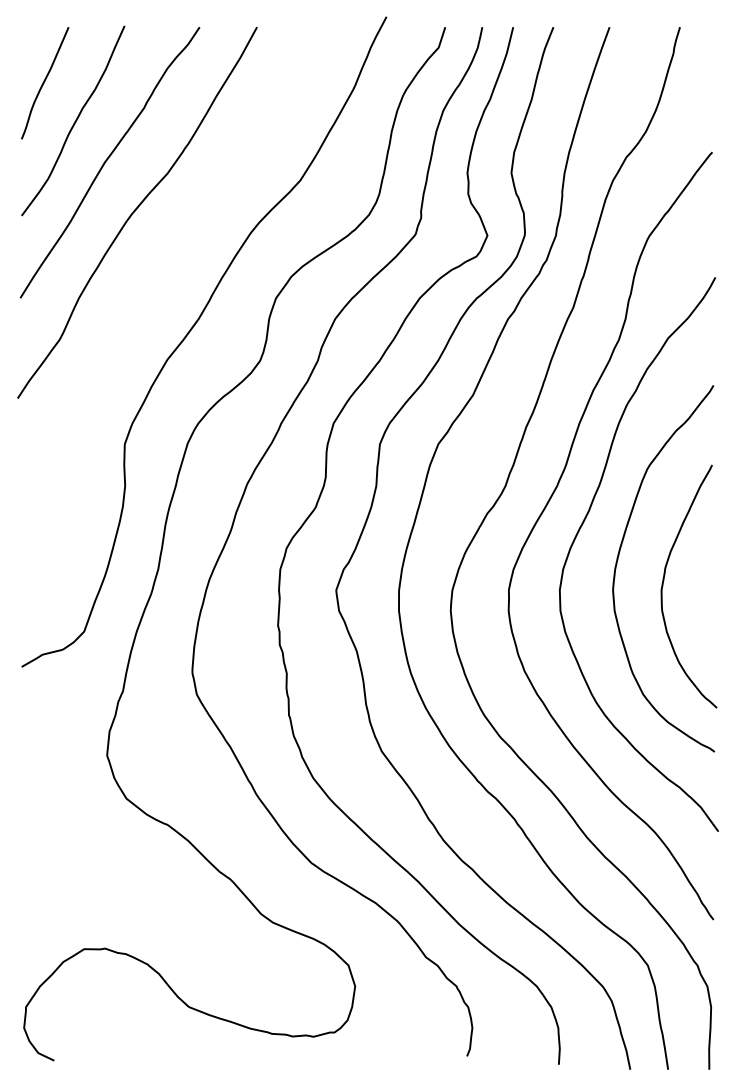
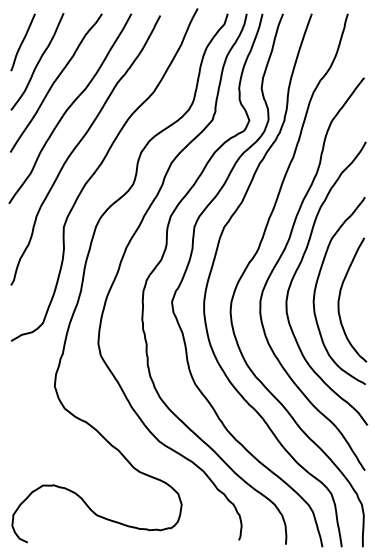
curve: (155, 282) -> (79, 144), added

